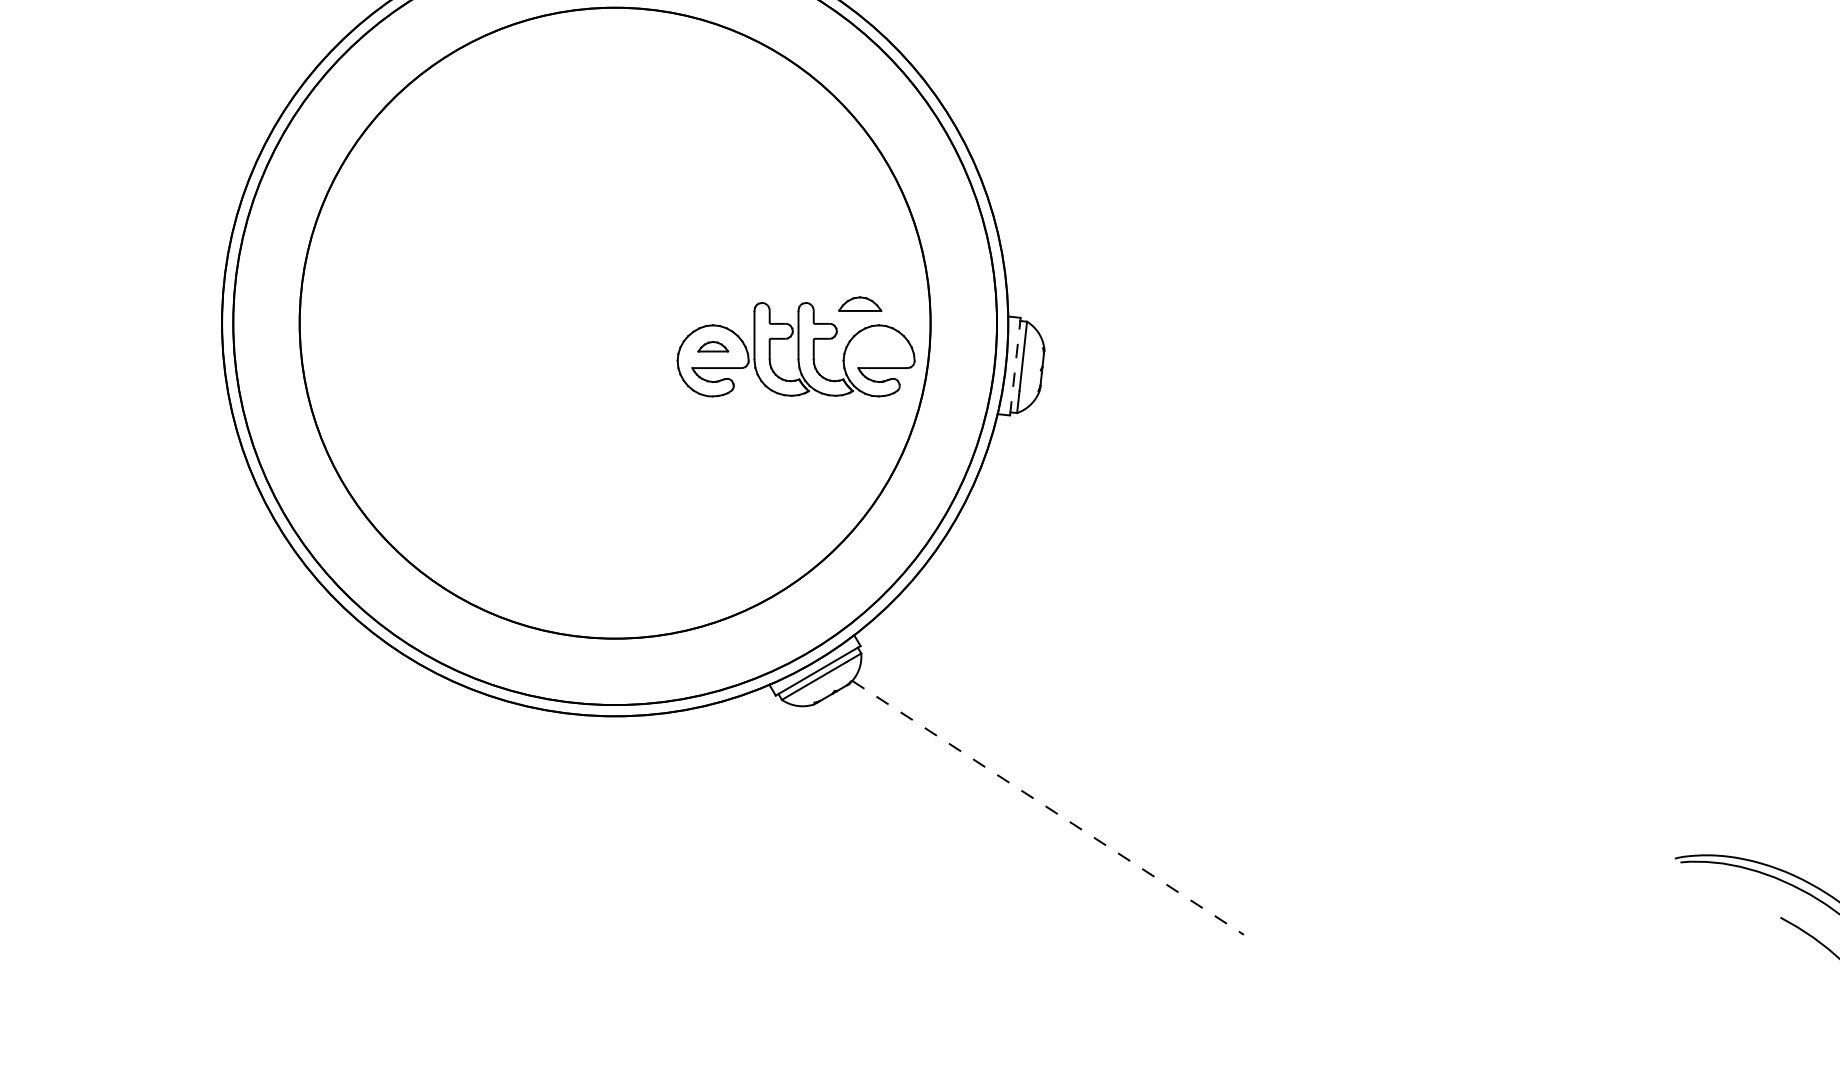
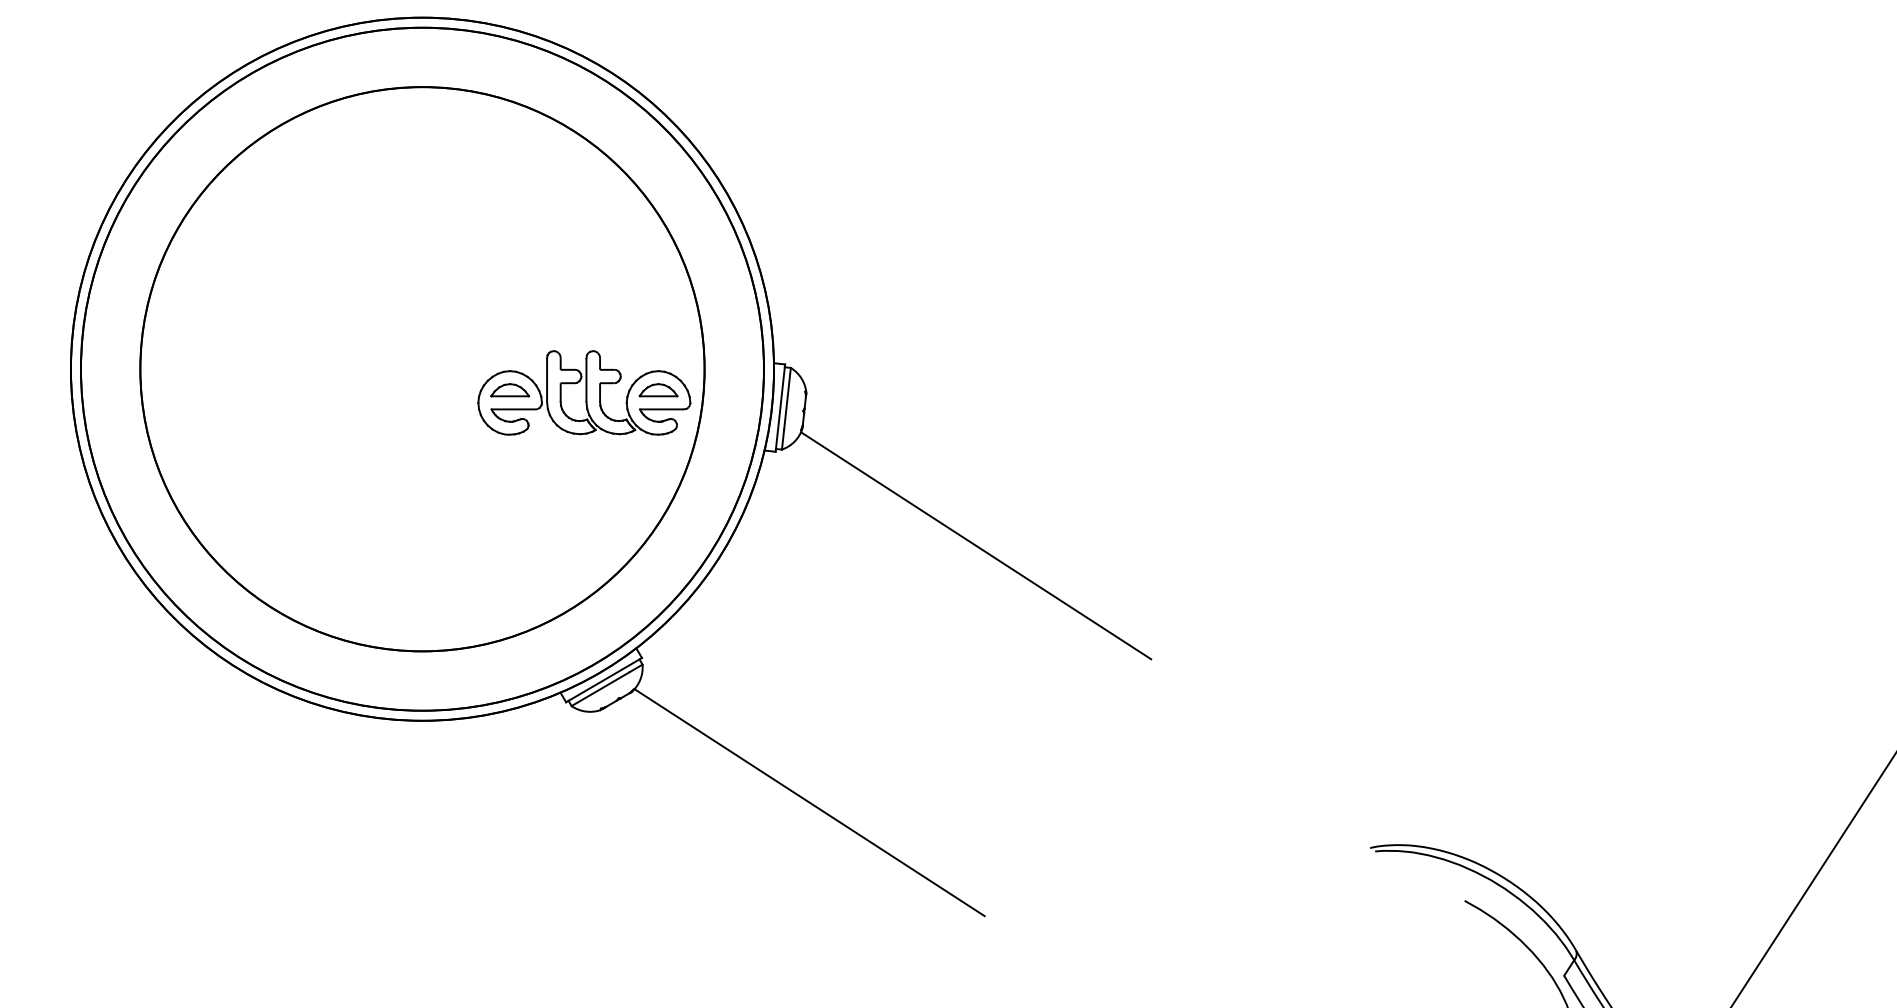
part: (860, 304) -> (658, 390), moved
part: (713, 346) -> (510, 390), size x1.43
line: (1015, 367) -> (780, 408), dashed -> solid
line: (1234, 520) -> (976, 545), added
line: (1047, 807) -> (809, 802), dashed -> solid

